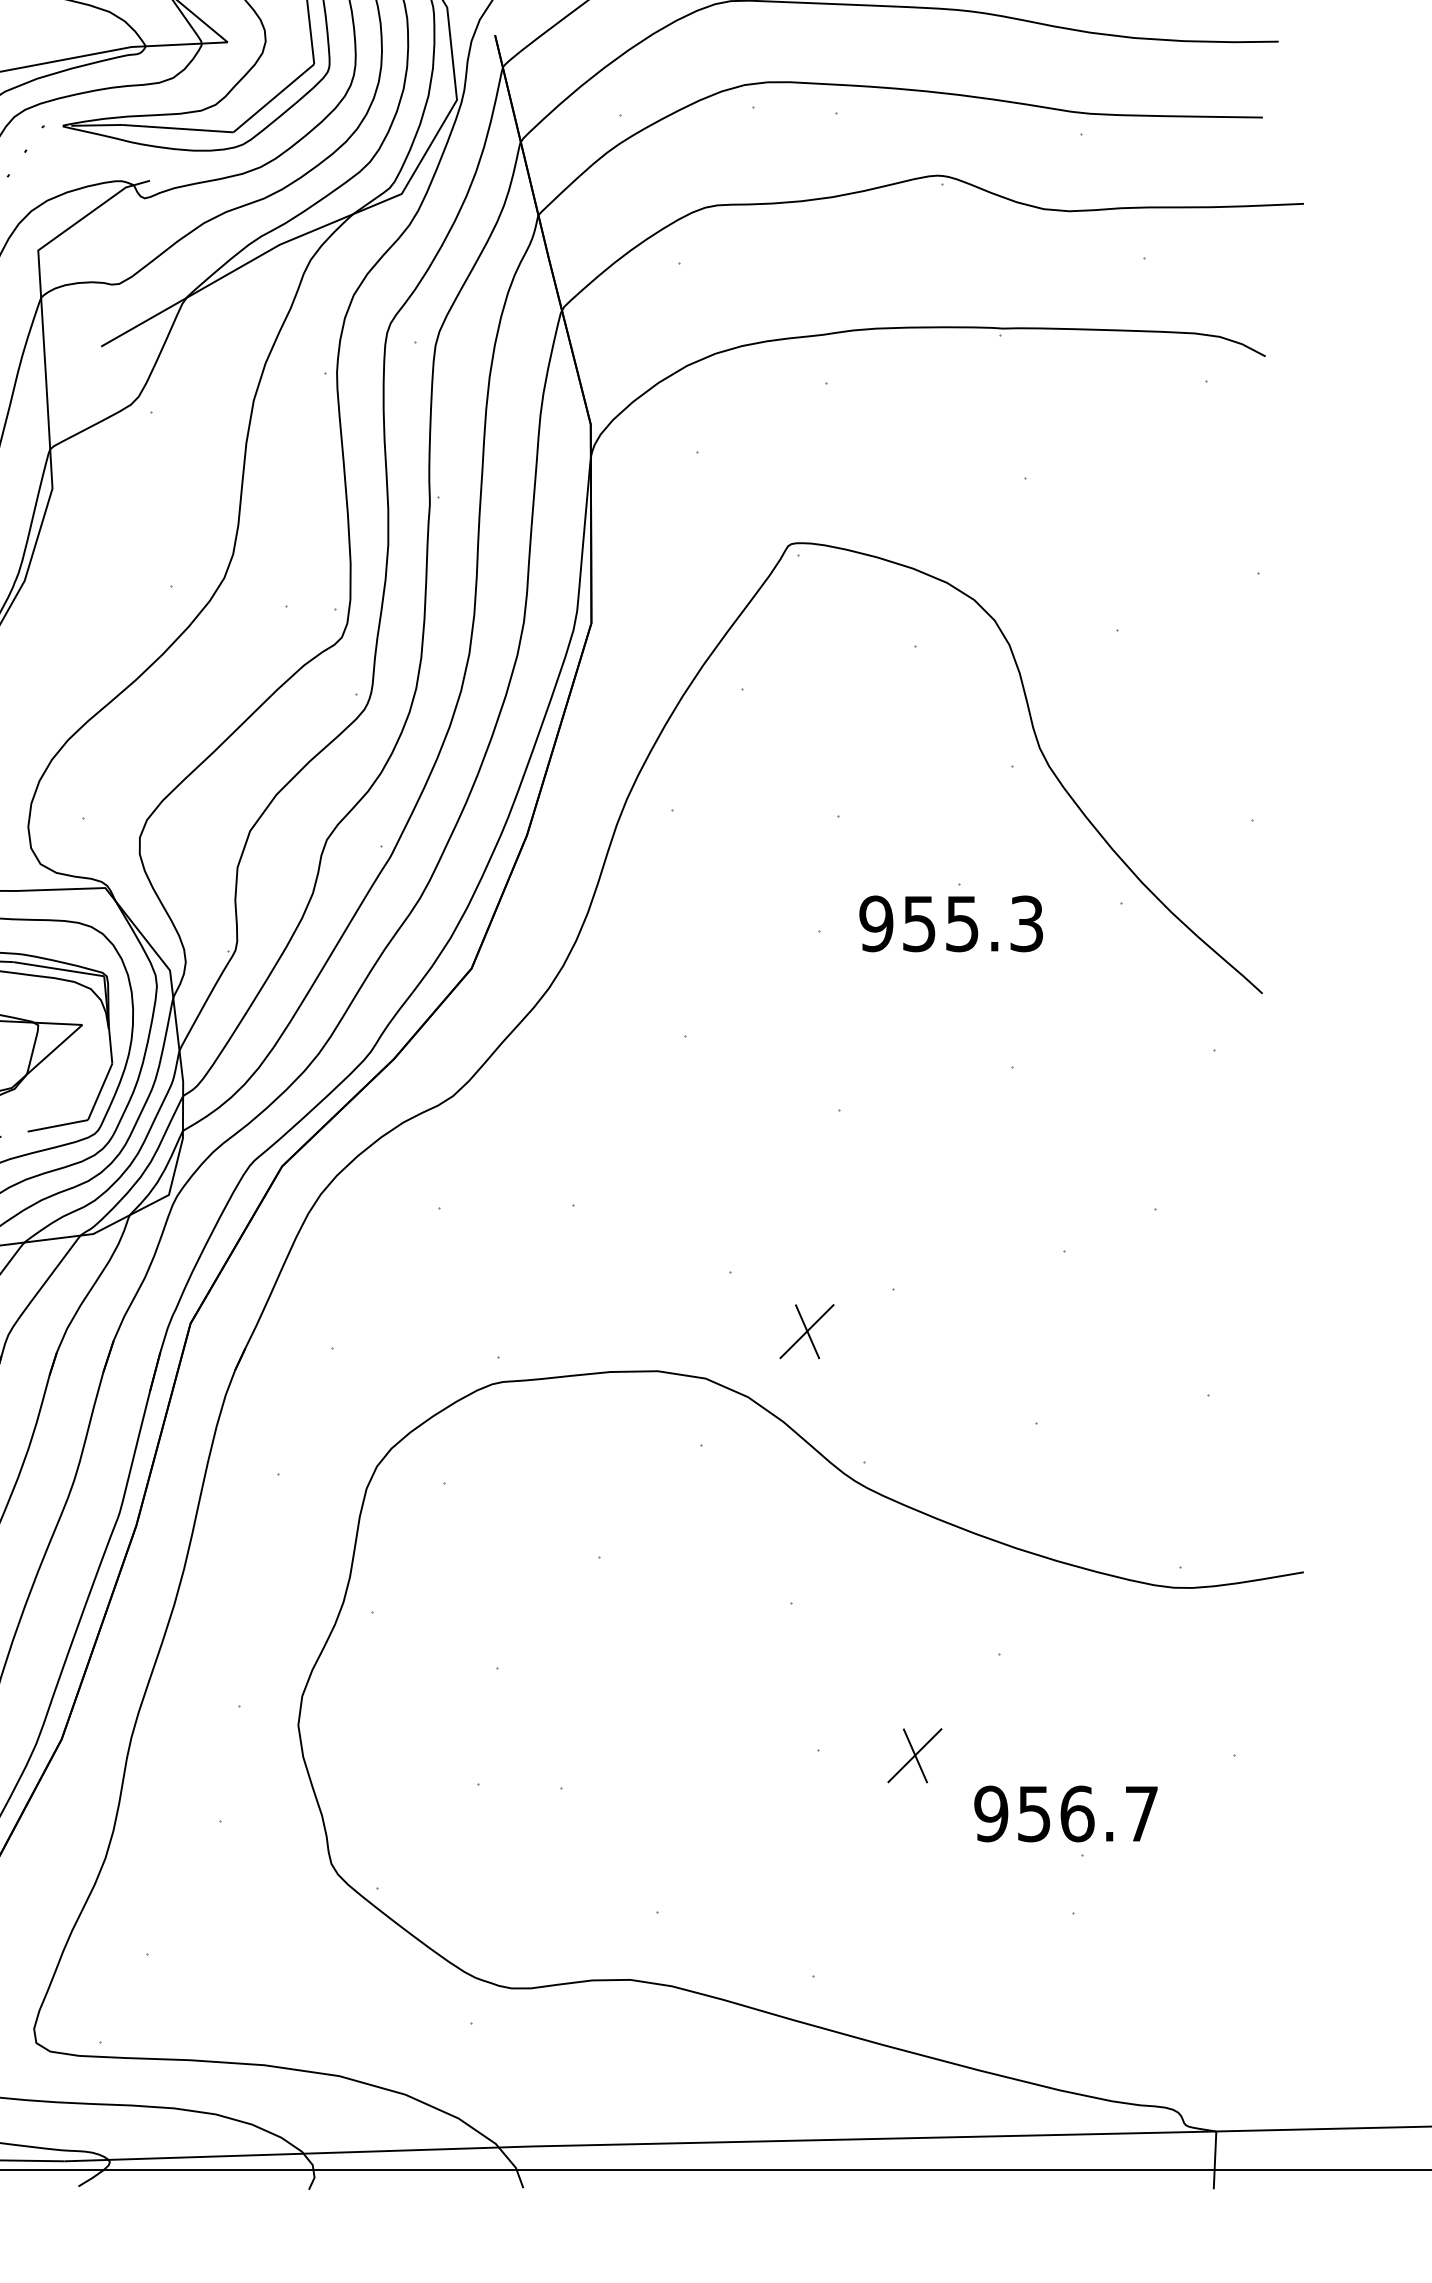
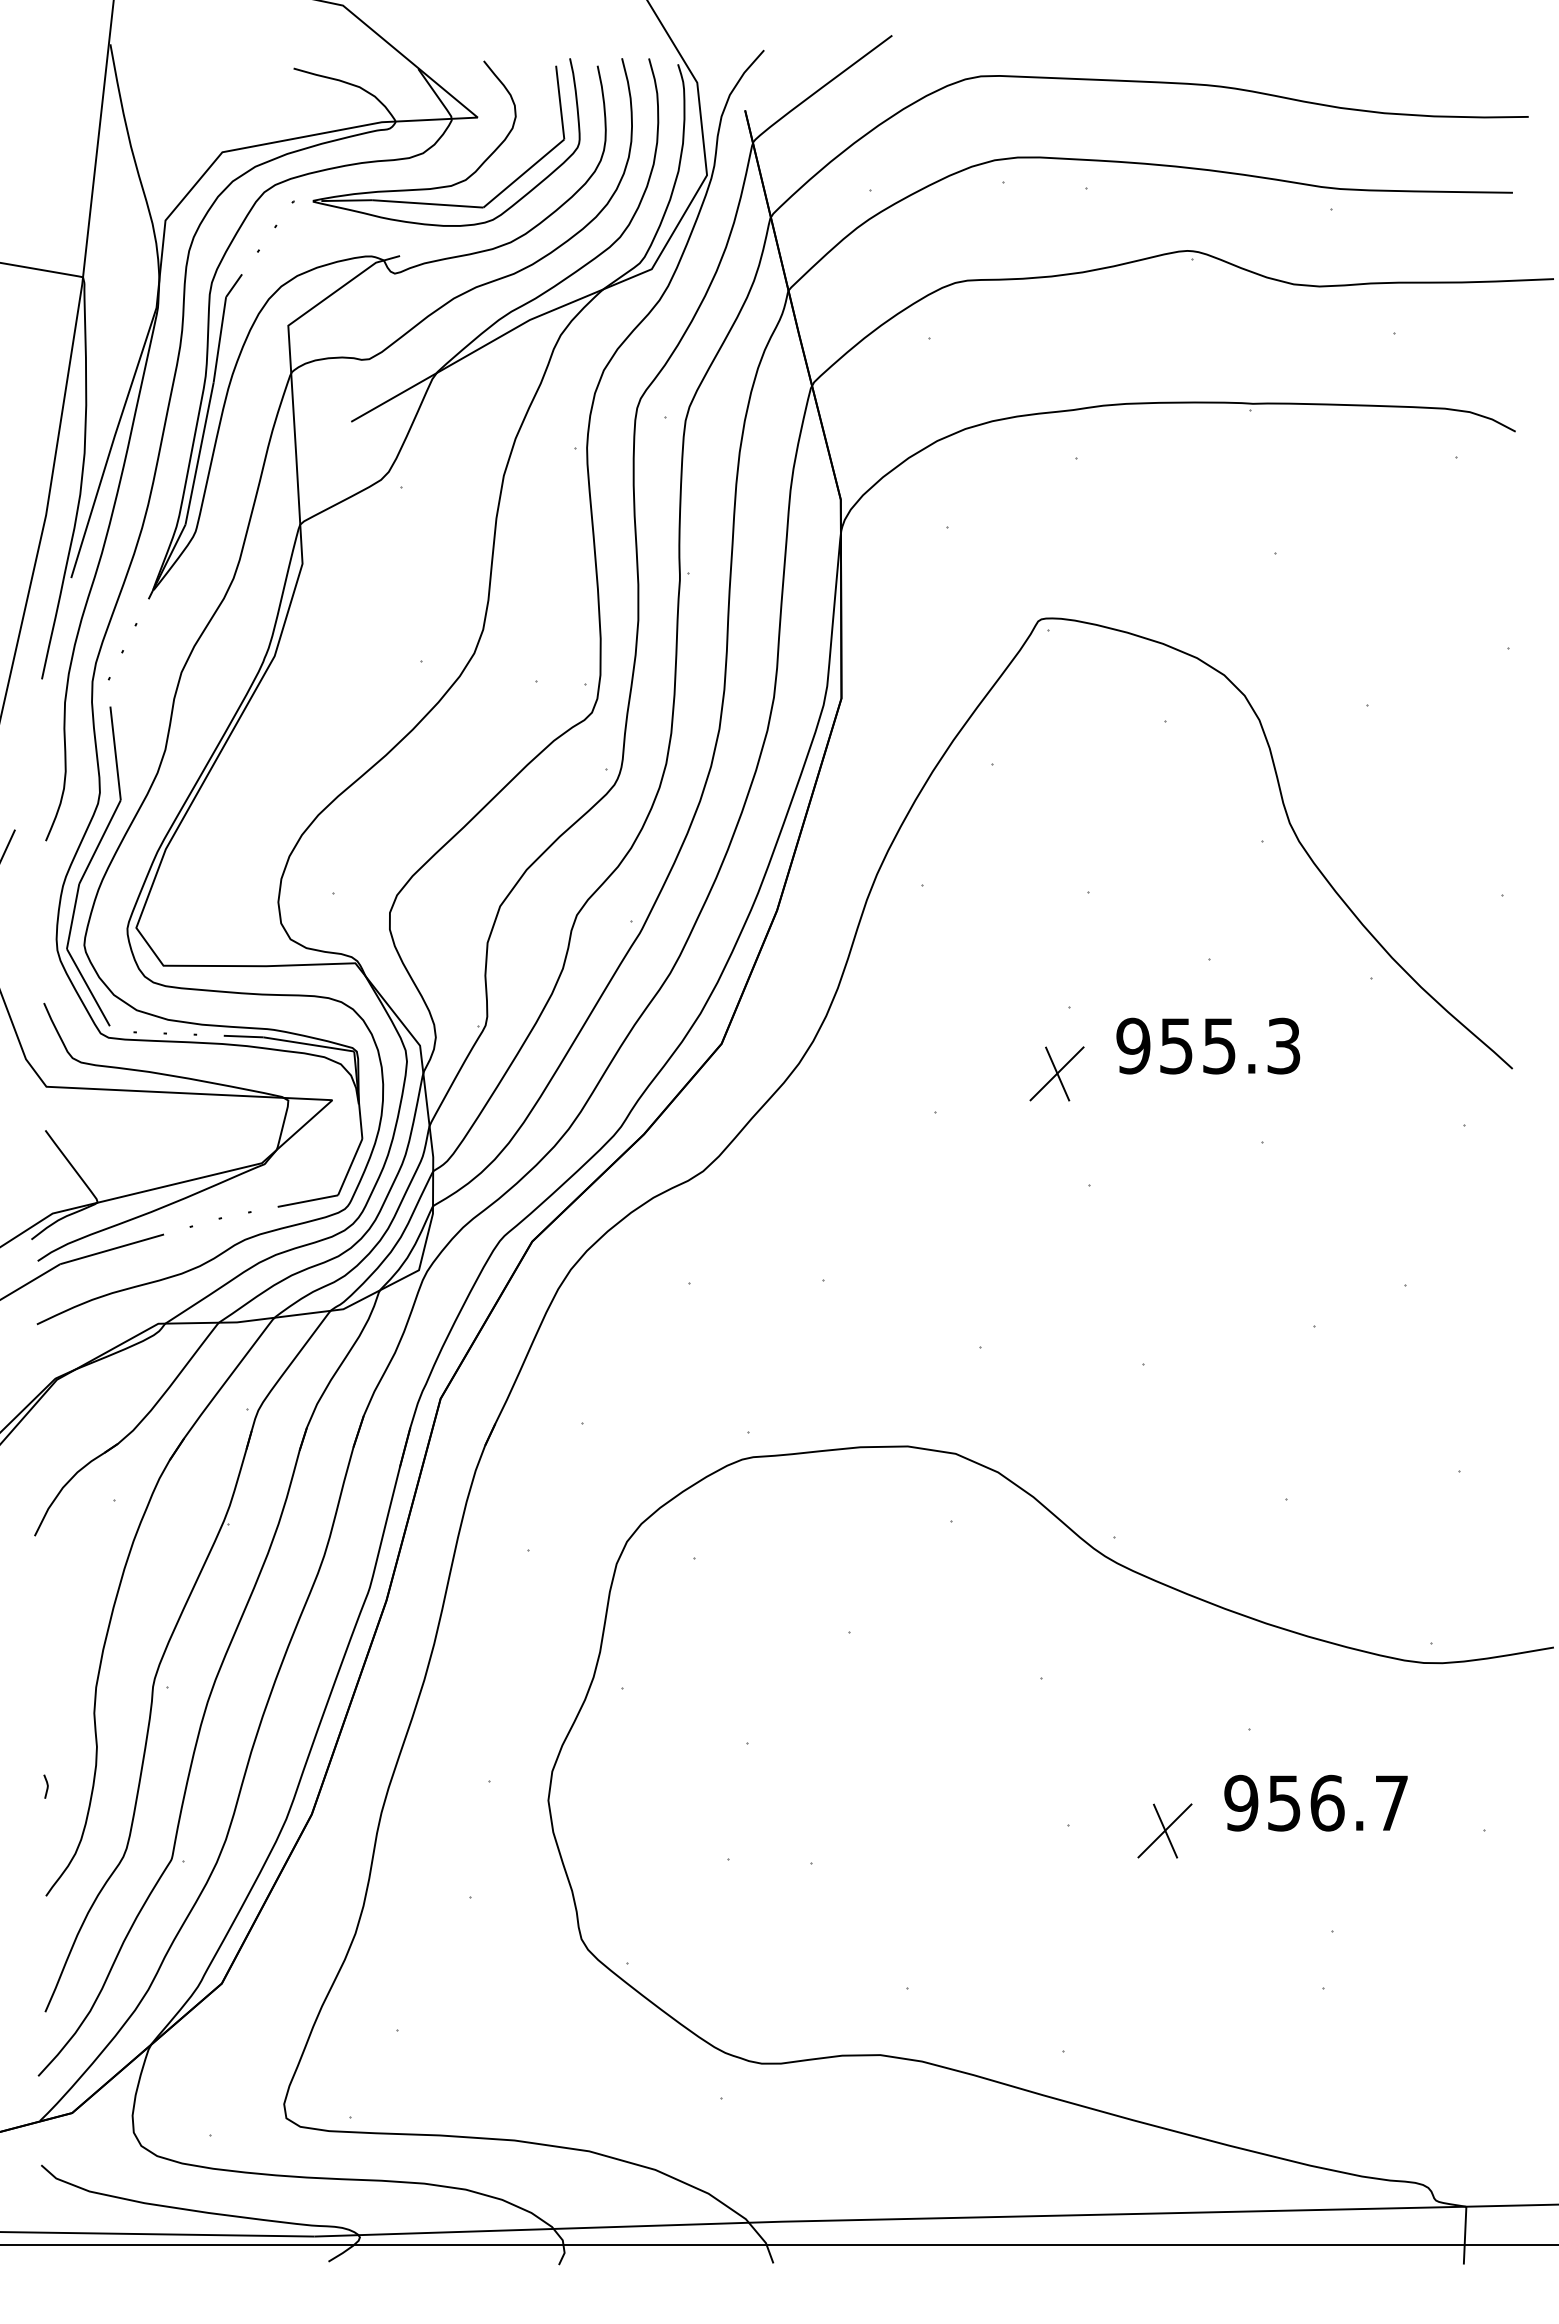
text: (951, 923) -> (1208, 1045), moved
part: (806, 1331) -> (1056, 1073), moved
text: (1065, 1813) -> (1315, 1802), moved

